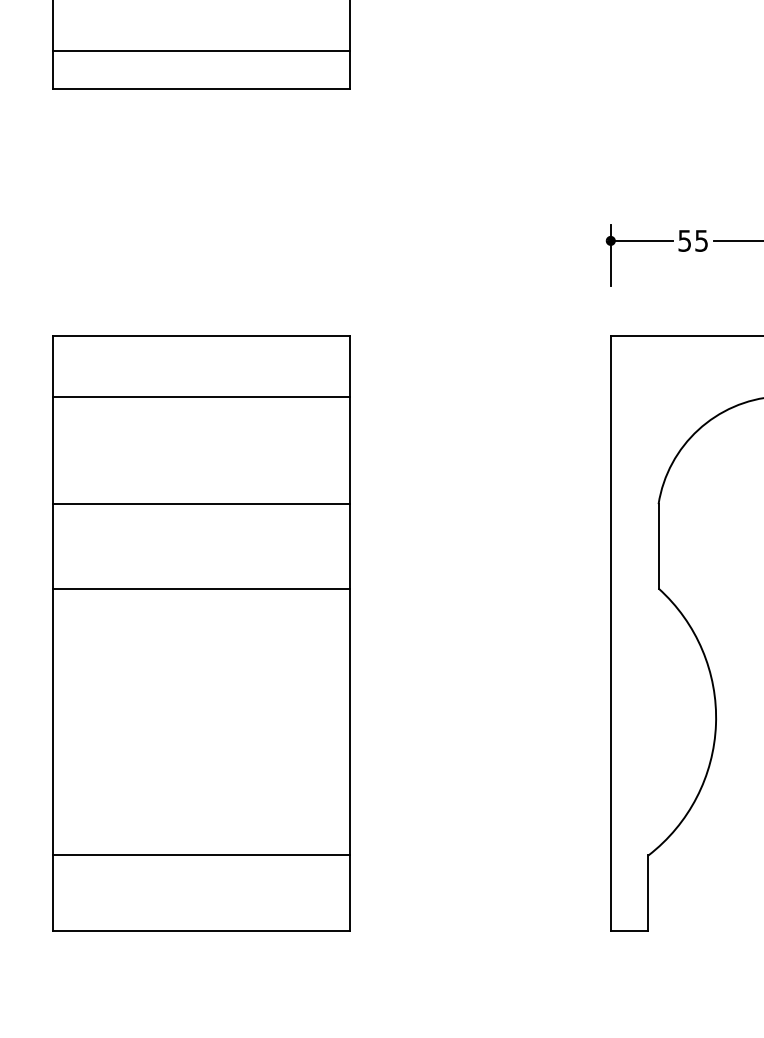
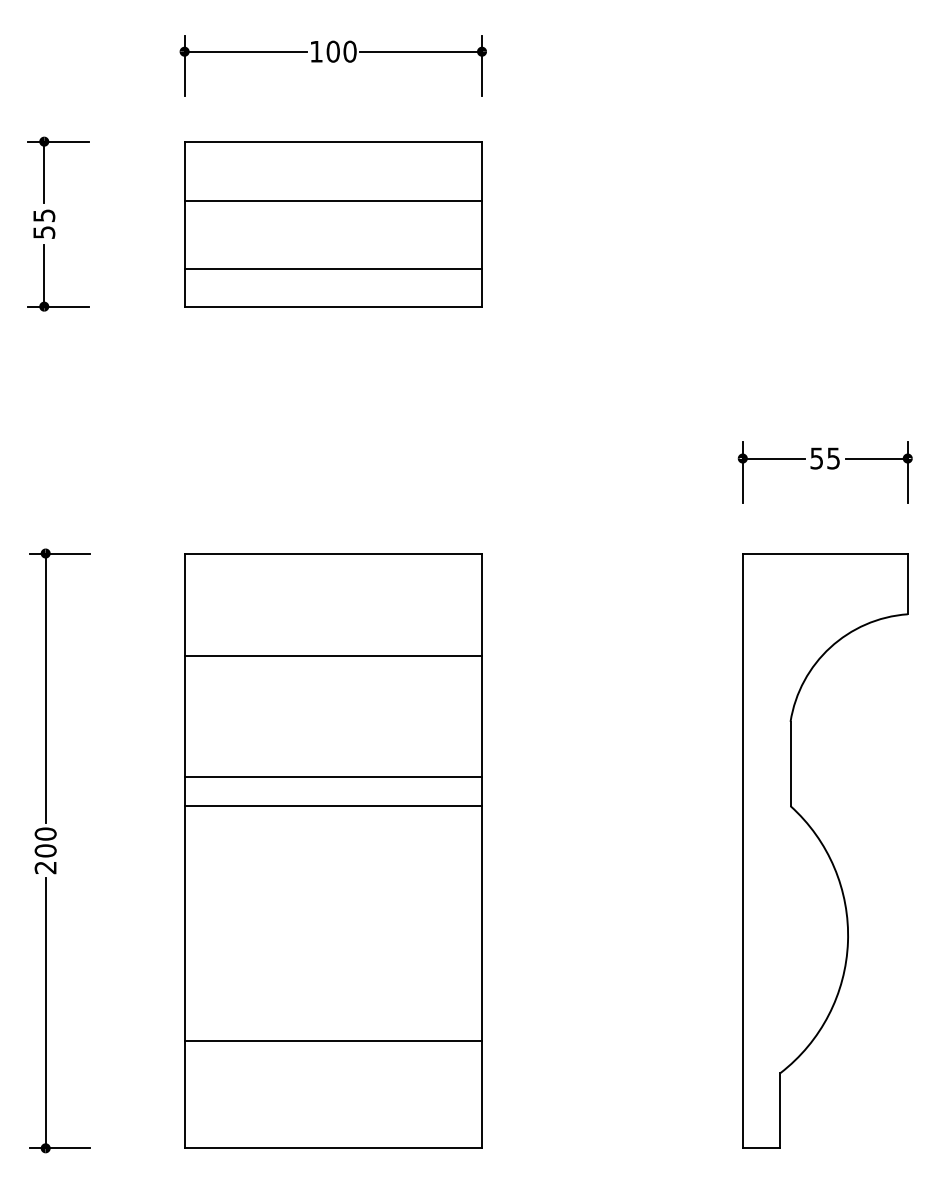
line: (201, 396) -> (333, 656), moved
line: (201, 503) -> (333, 776), moved
line: (201, 855) -> (333, 1041), moved

